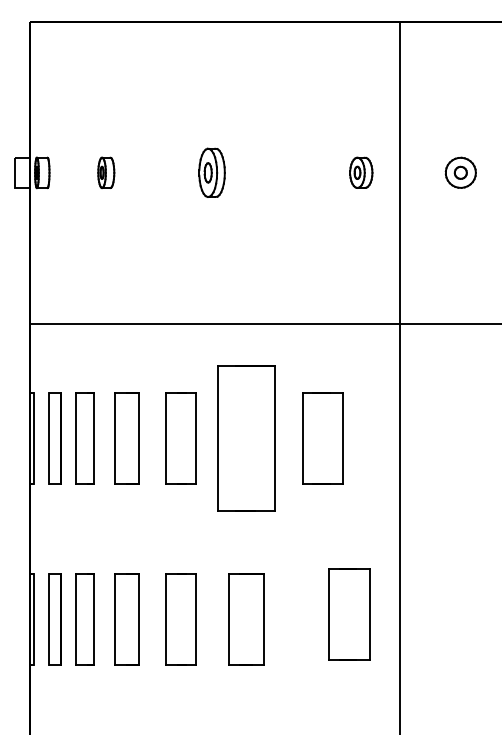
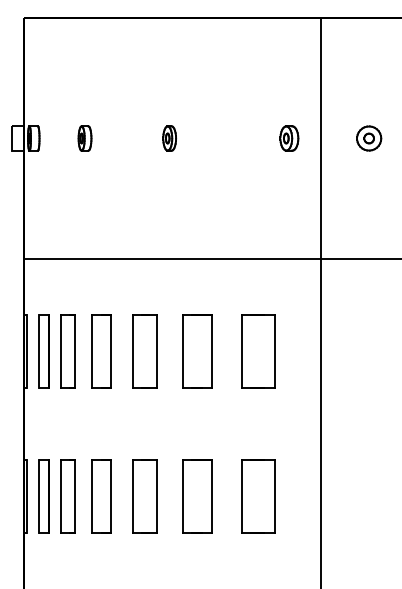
part: (211, 172) -> (169, 138), size x0.62
part: (246, 438) -> (197, 351), size x0.62
part: (348, 614) -> (258, 496), moved

